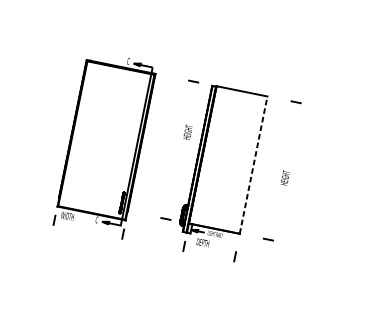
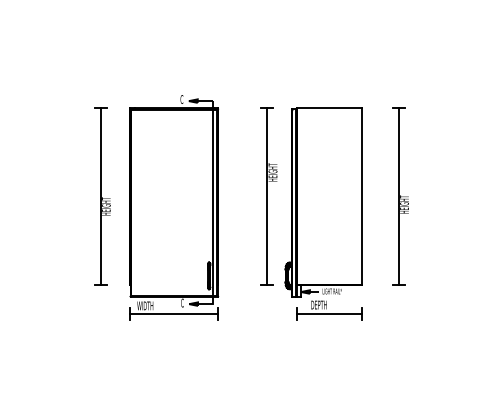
part: (51, 124) -> (102, 196), added
line: (179, 150) -> (267, 196), added
line: (253, 165) -> (362, 196), dashed -> solid
line: (282, 170) -> (399, 196), added
line: (88, 227) -> (174, 314), added
line: (209, 251) -> (329, 314), added

